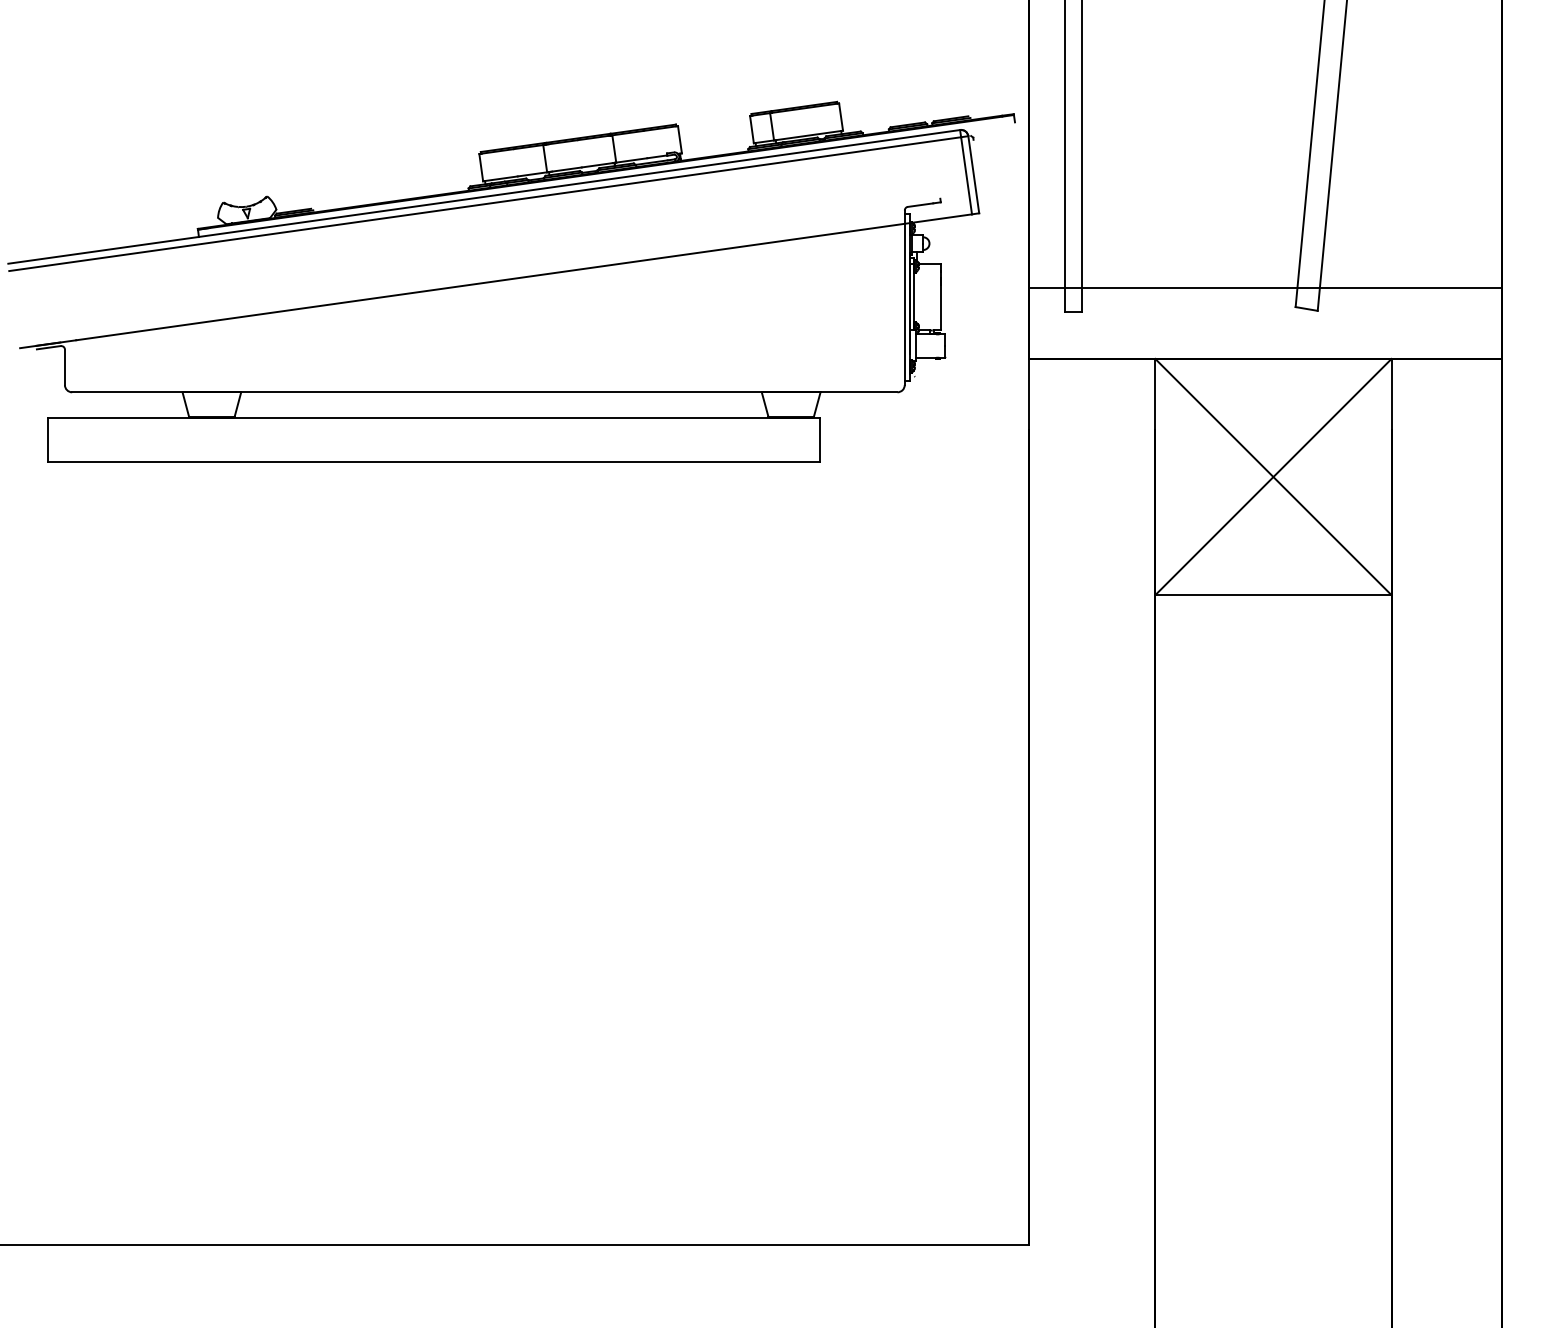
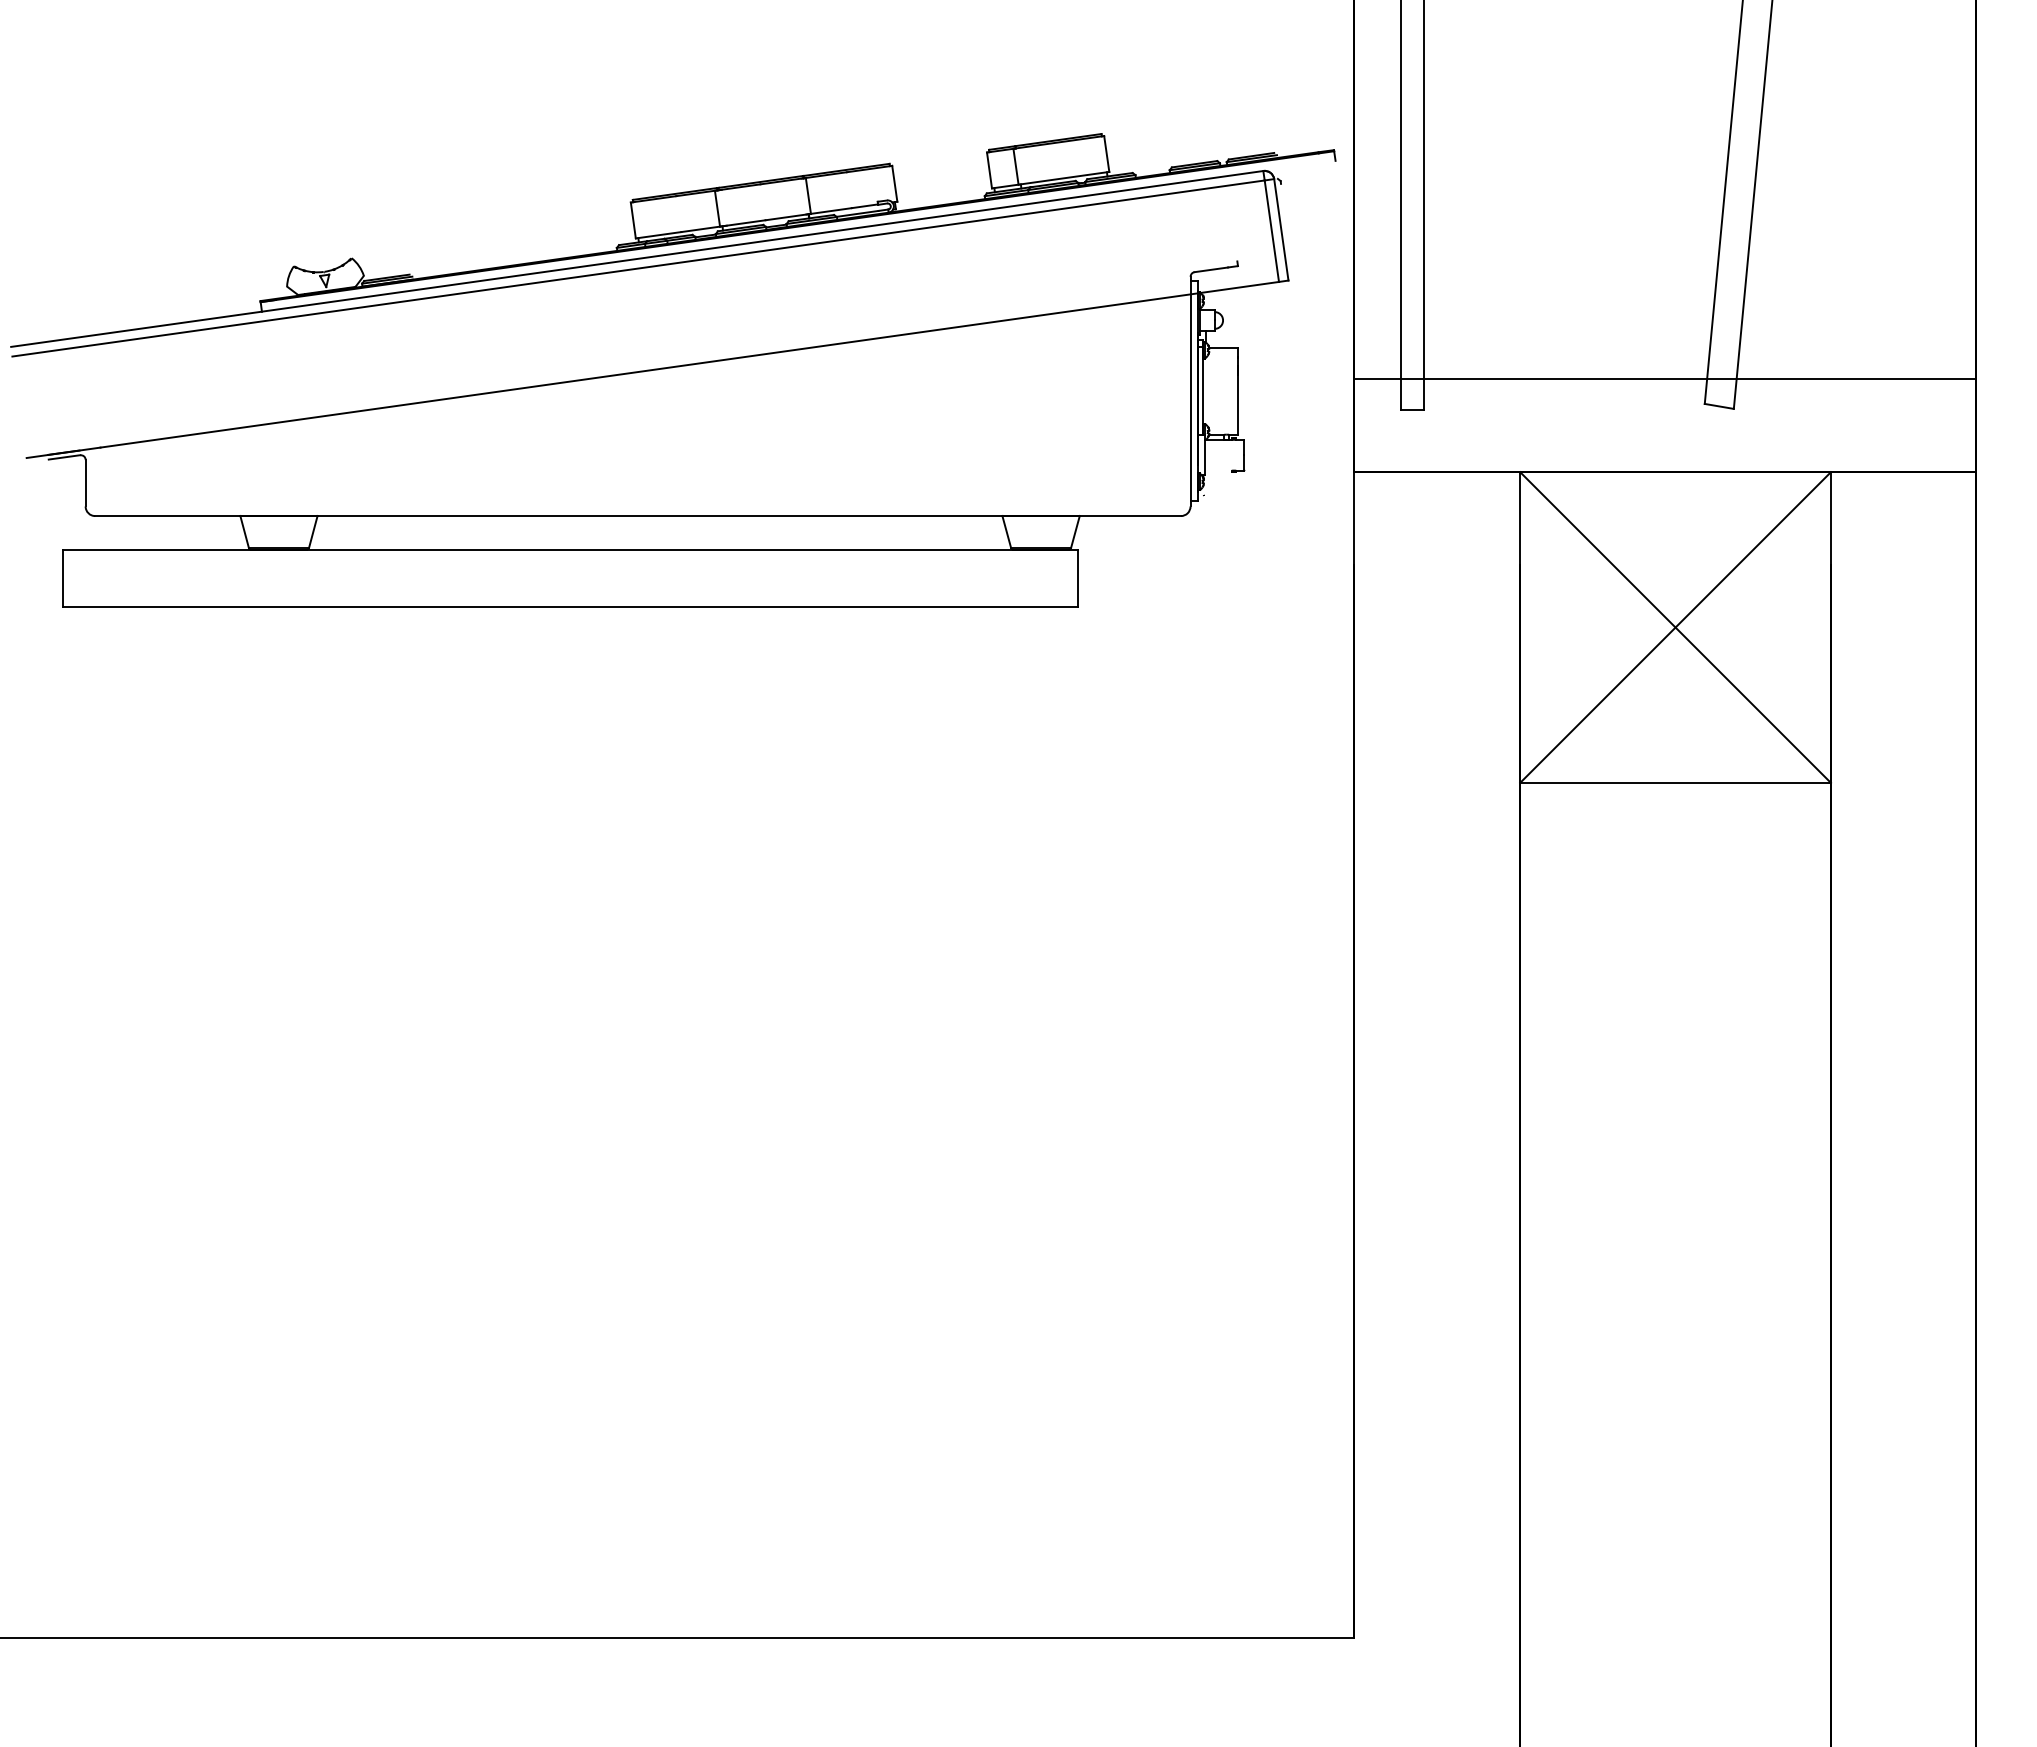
line: (926, 357) -> (1218, 470), removed

